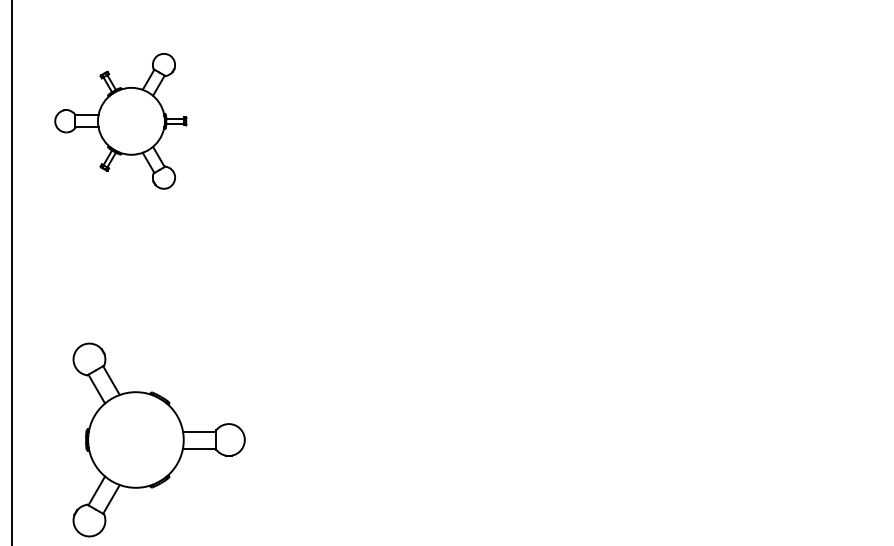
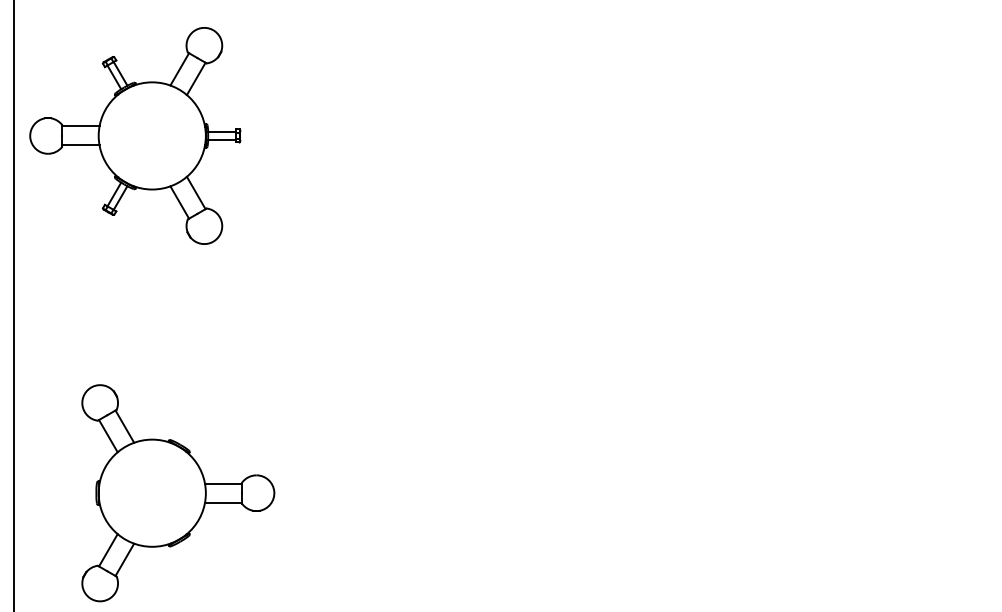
part: (120, 120) -> (135, 135), size x1.43

